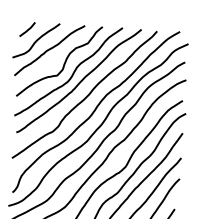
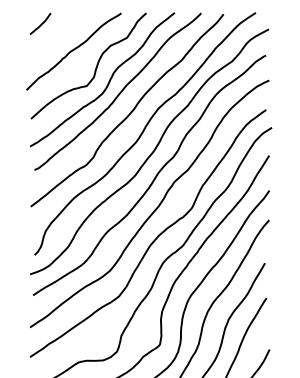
curve: (35, 40) -> (53, 38), removed

